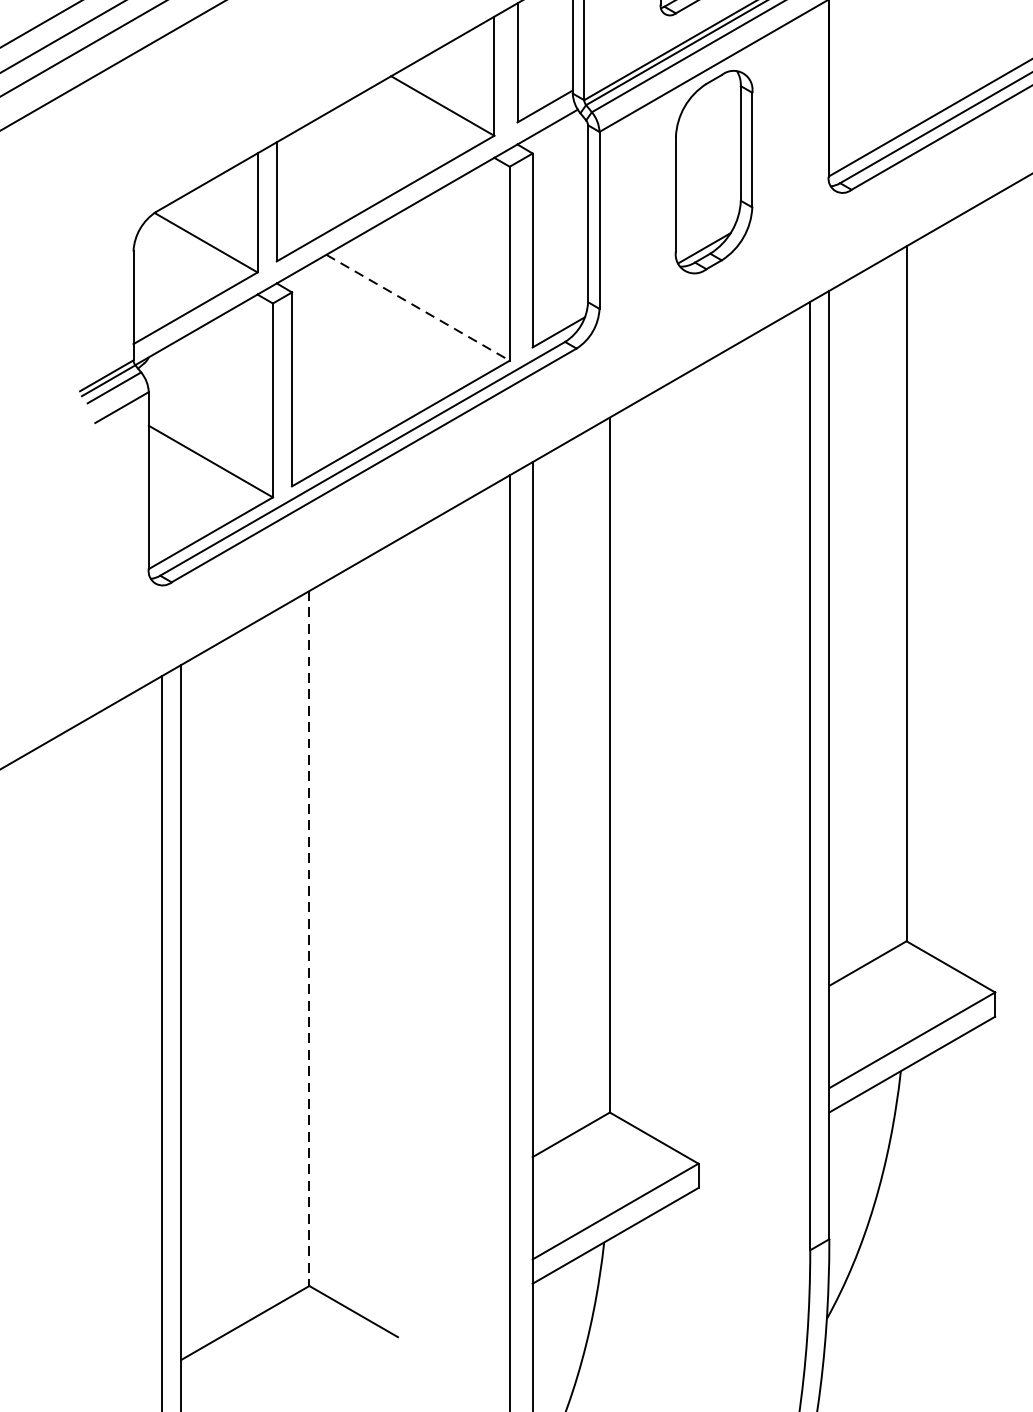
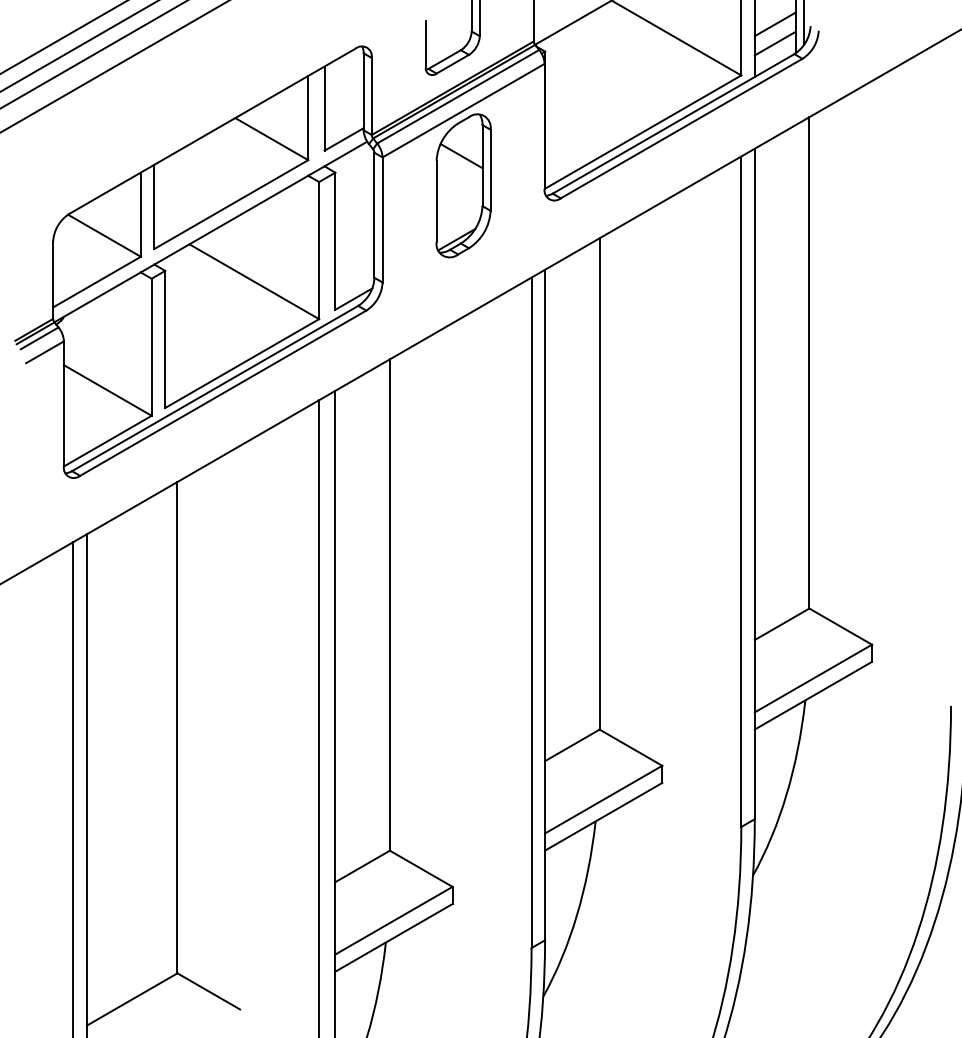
line: (711, 130) -> (461, 156), added
line: (418, 307) -> (254, 281), dashed -> solid
line: (309, 938) -> (177, 727), dashed -> solid

